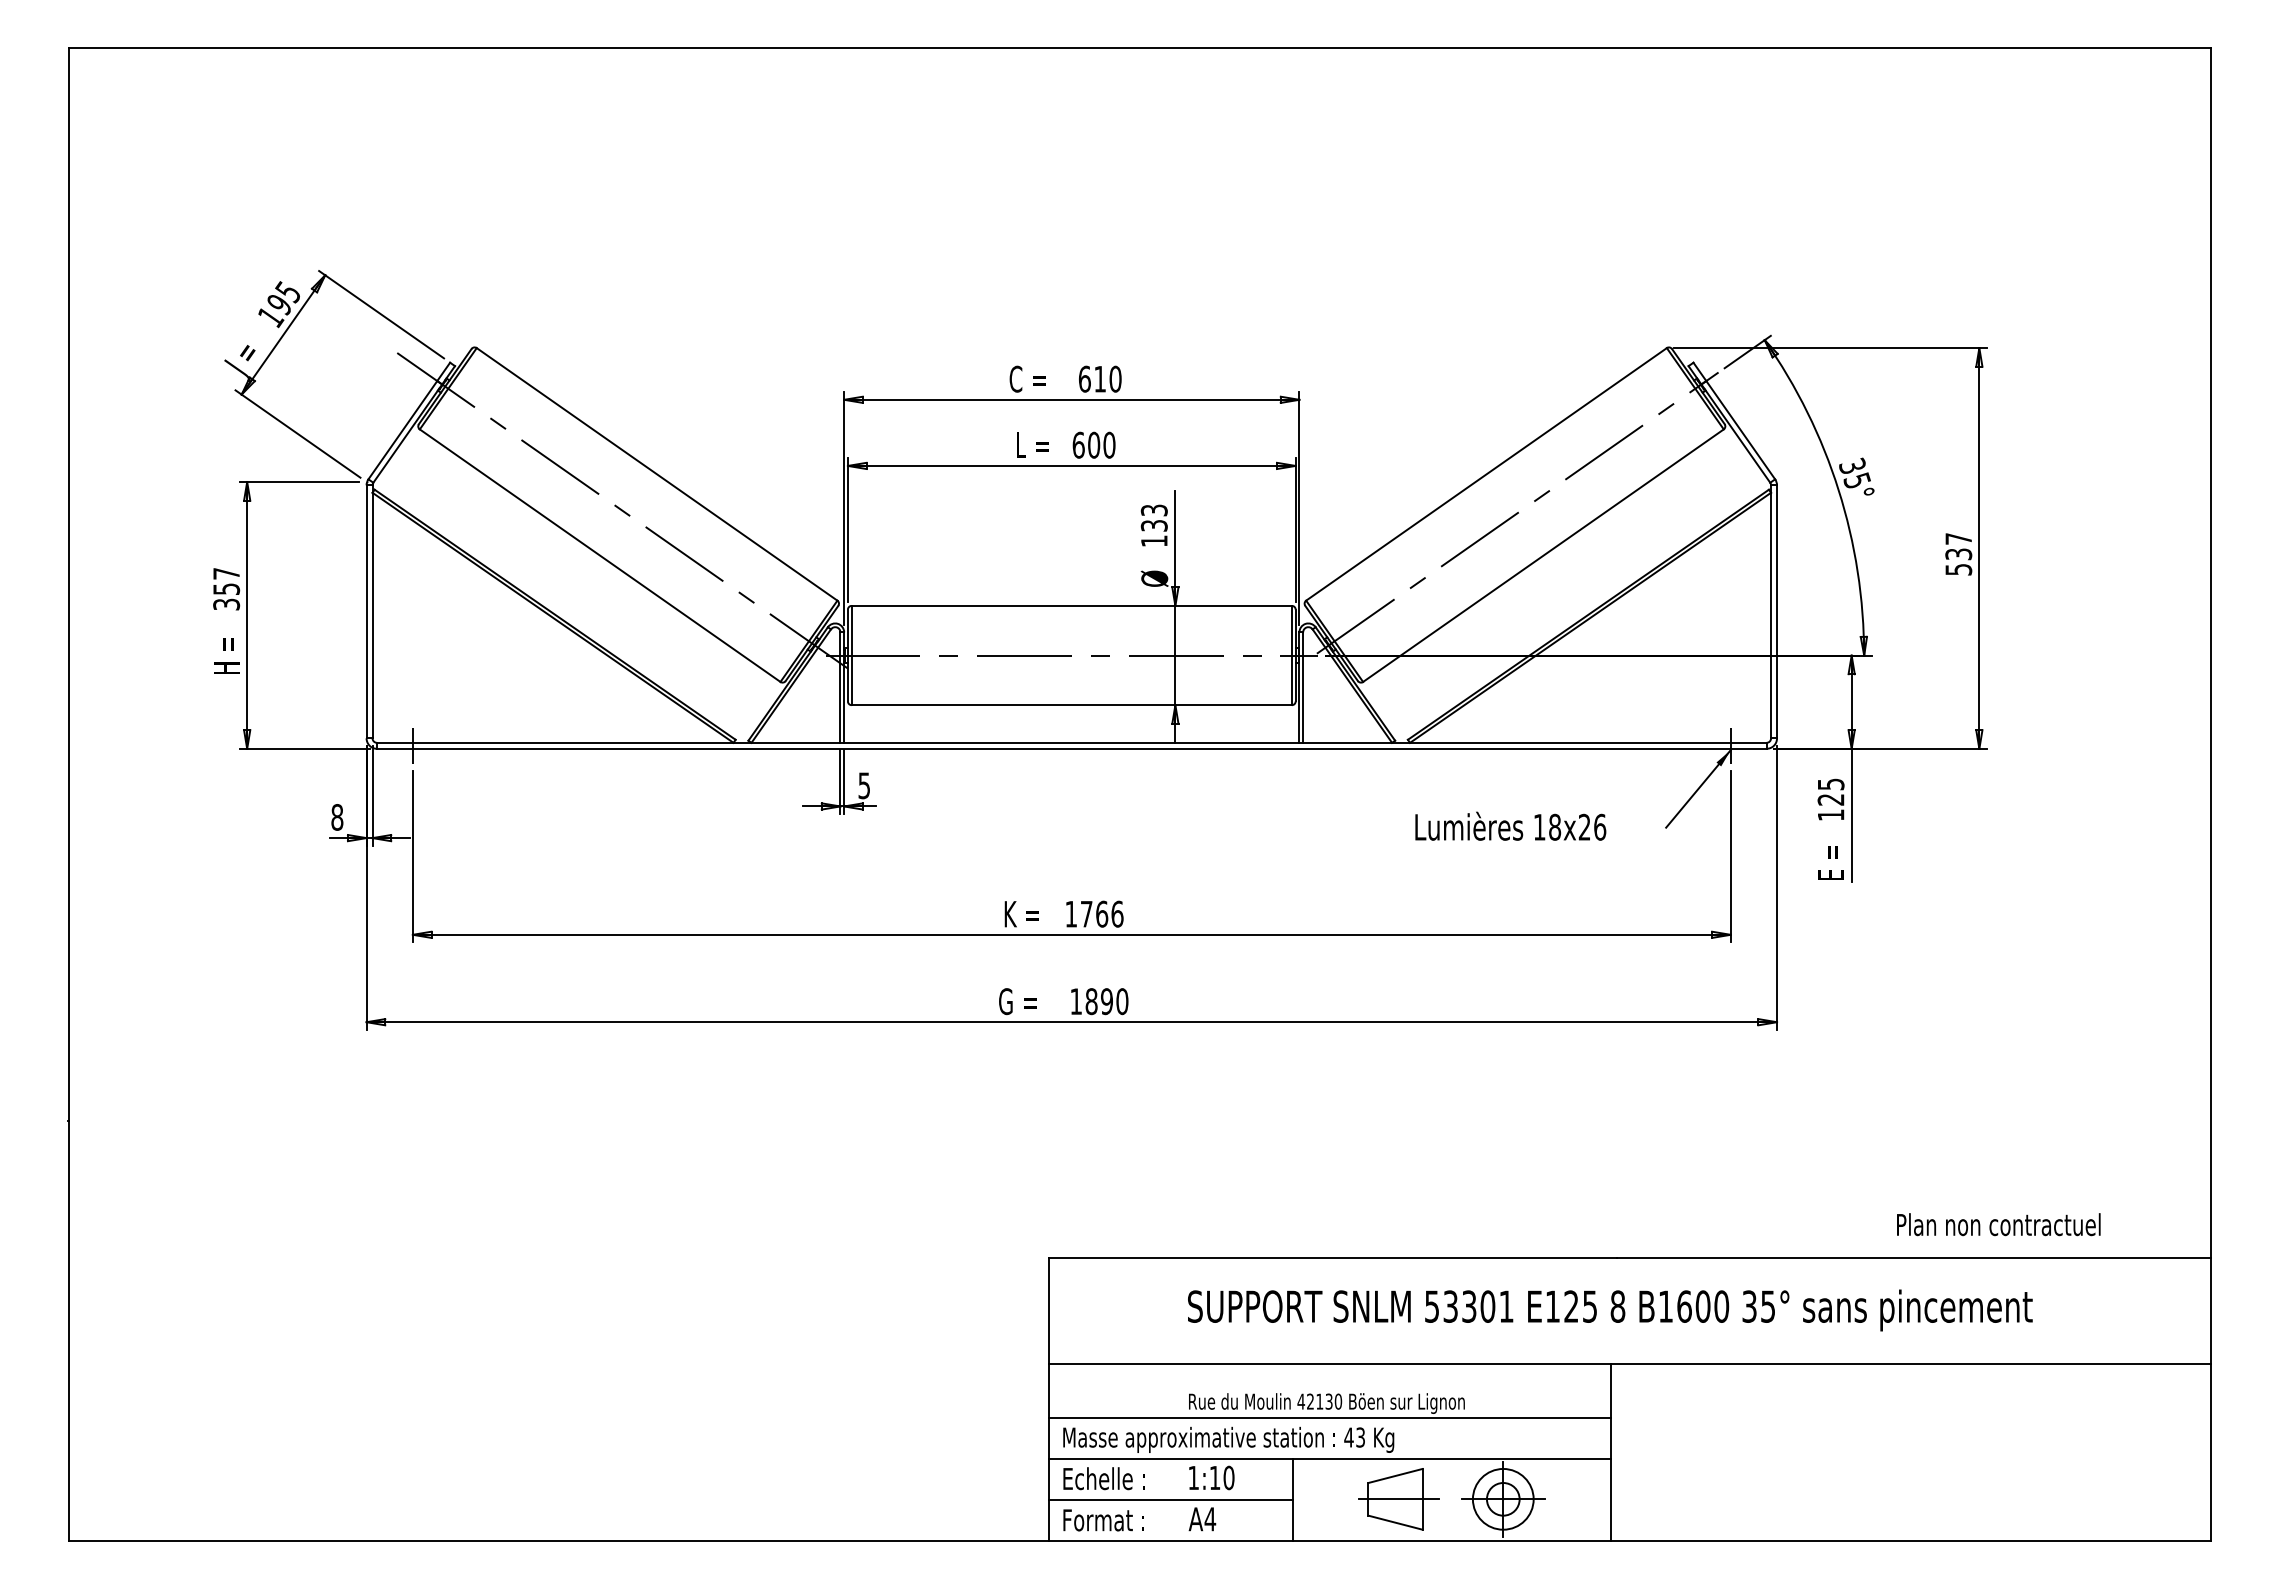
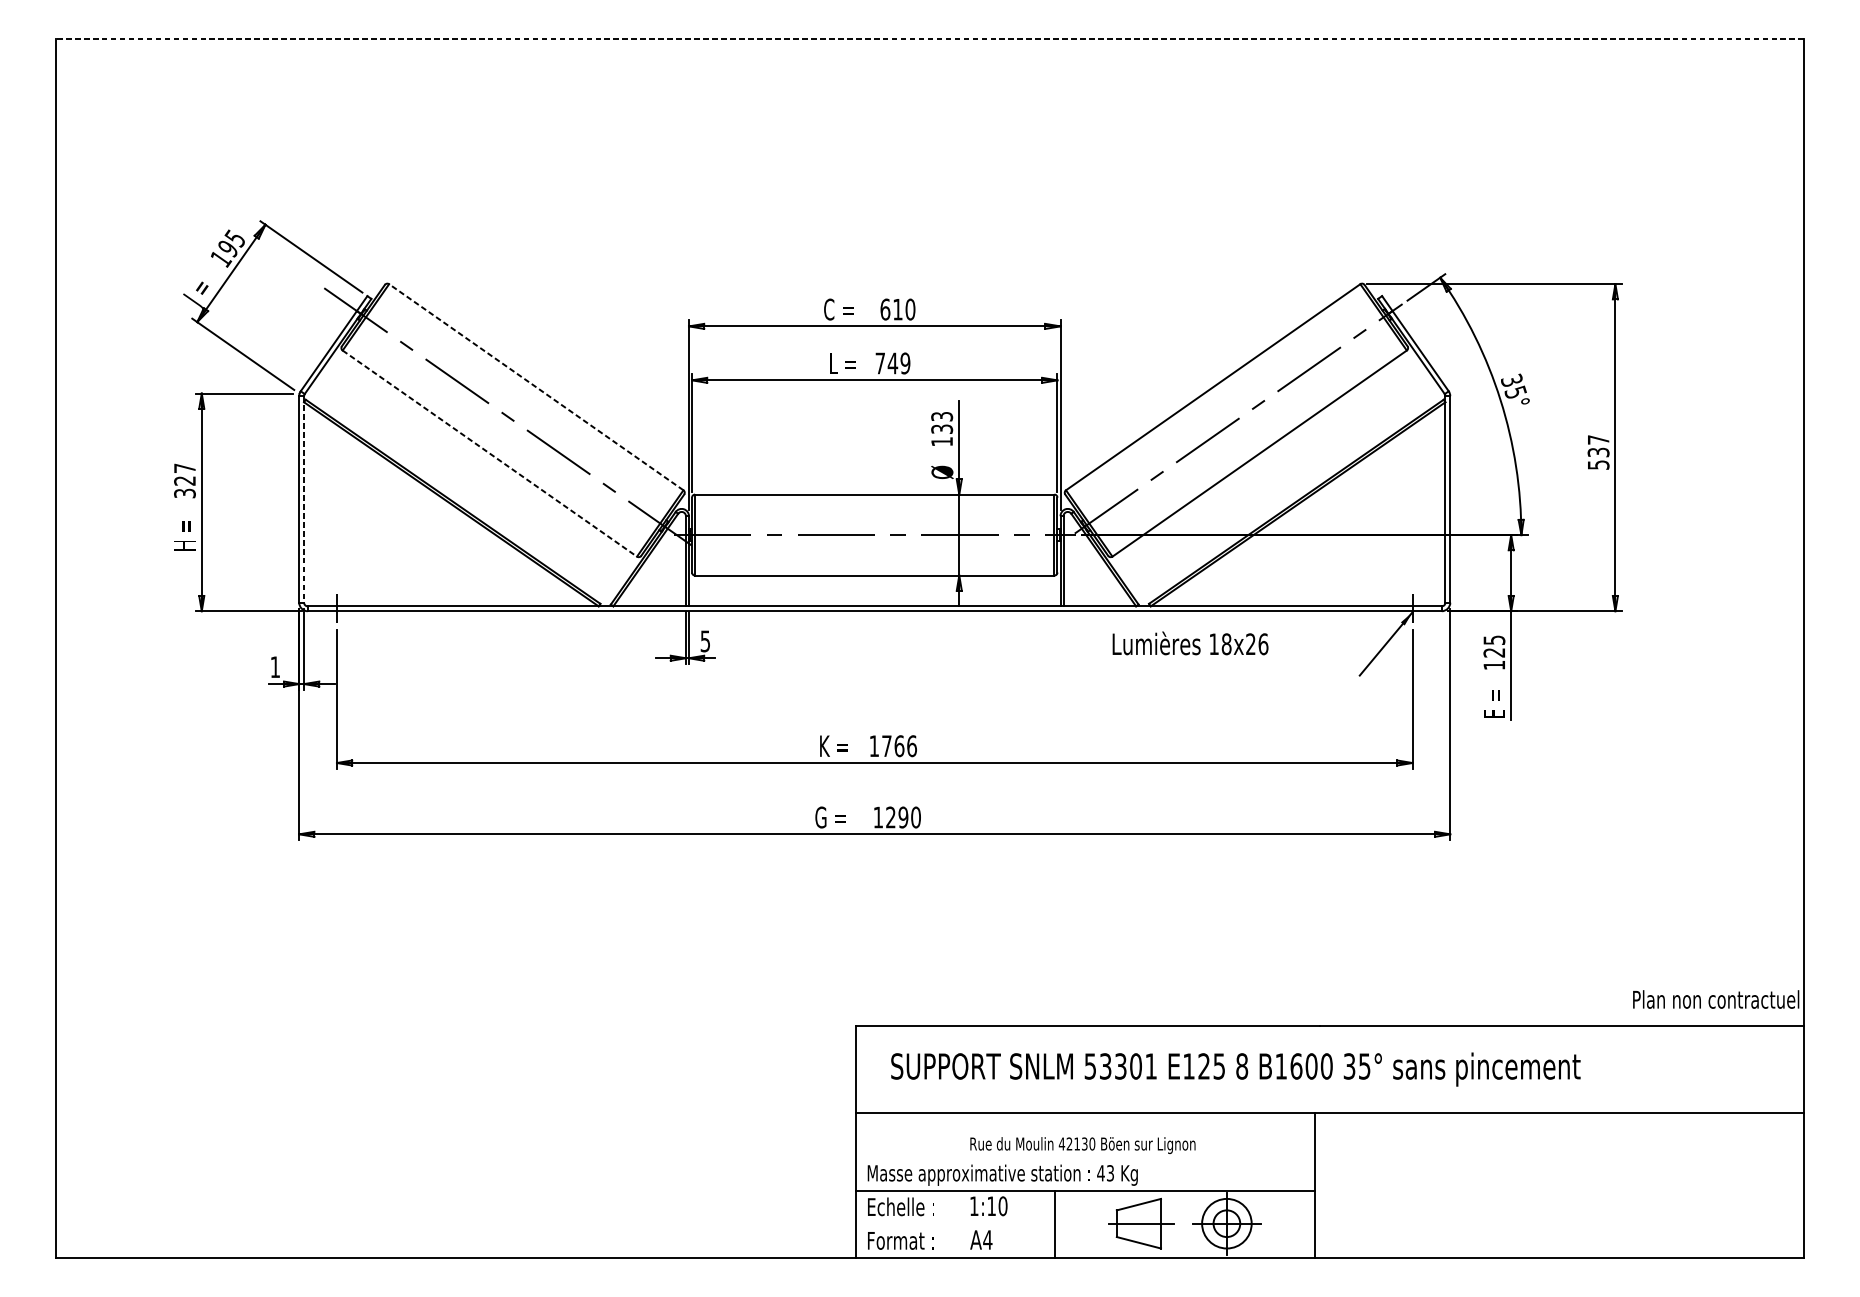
line: (1139, 47) -> (930, 38), solid -> dashed
text: (1093, 444) -> (892, 362), 600 -> 749
line: (656, 474) -> (535, 387), solid -> dashed
line: (600, 555) -> (490, 453), solid -> dashed
text: (226, 588) -> (184, 480), 357 -> 327
line: (372, 611) -> (304, 499), solid -> dashed
text: (337, 817) -> (275, 667), 8 -> 1
text: (1510, 825) -> (1190, 642), moved
text: (1091, 1001) -> (890, 817), 1890 -> 1290
text: (1998, 1224) -> (1715, 999), moved
text: (1610, 1310) -> (1236, 1069), moved
line: (1330, 1418) -> (1085, 1157), removed
line: (1170, 1500) -> (955, 1224), removed

